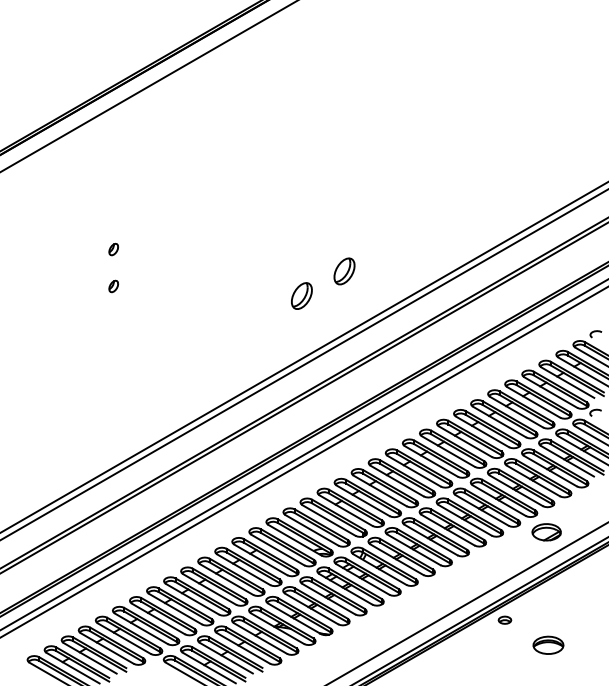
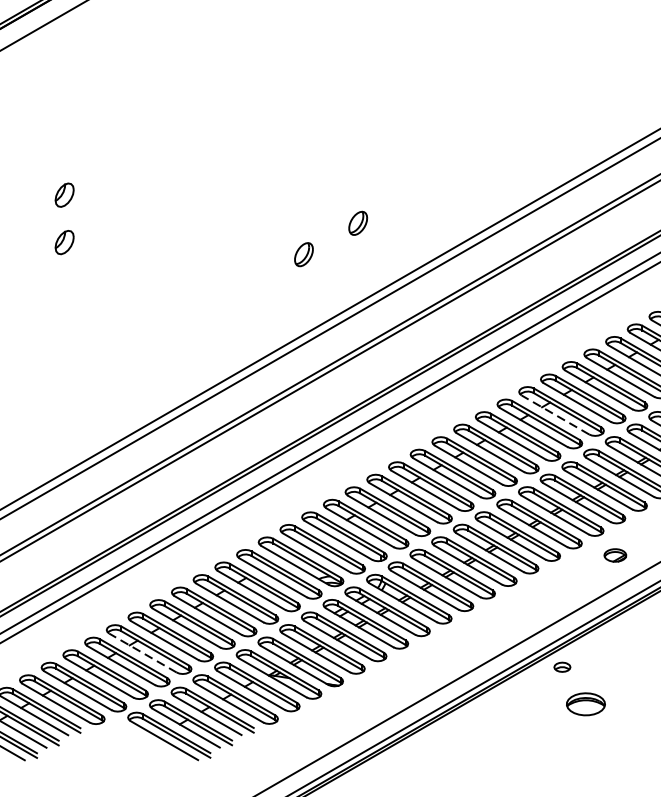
part: (113, 249) -> (64, 195), size x1.6
part: (344, 271) -> (358, 223), size x0.7
part: (113, 286) -> (64, 242), size x1.6
part: (301, 295) -> (303, 253), size x0.7
line: (499, 422) -> (555, 415), solid -> dashed
part: (546, 532) -> (615, 555), size x0.6
line: (175, 609) -> (143, 653), solid -> dashed
part: (548, 644) -> (585, 703), moved

